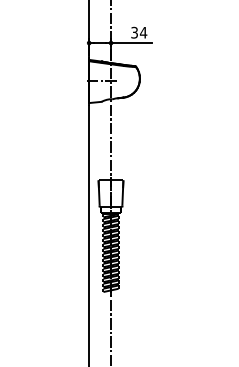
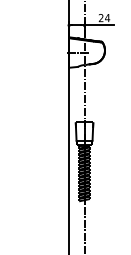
text: (134, 32) -> (101, 17), 34 -> 24

